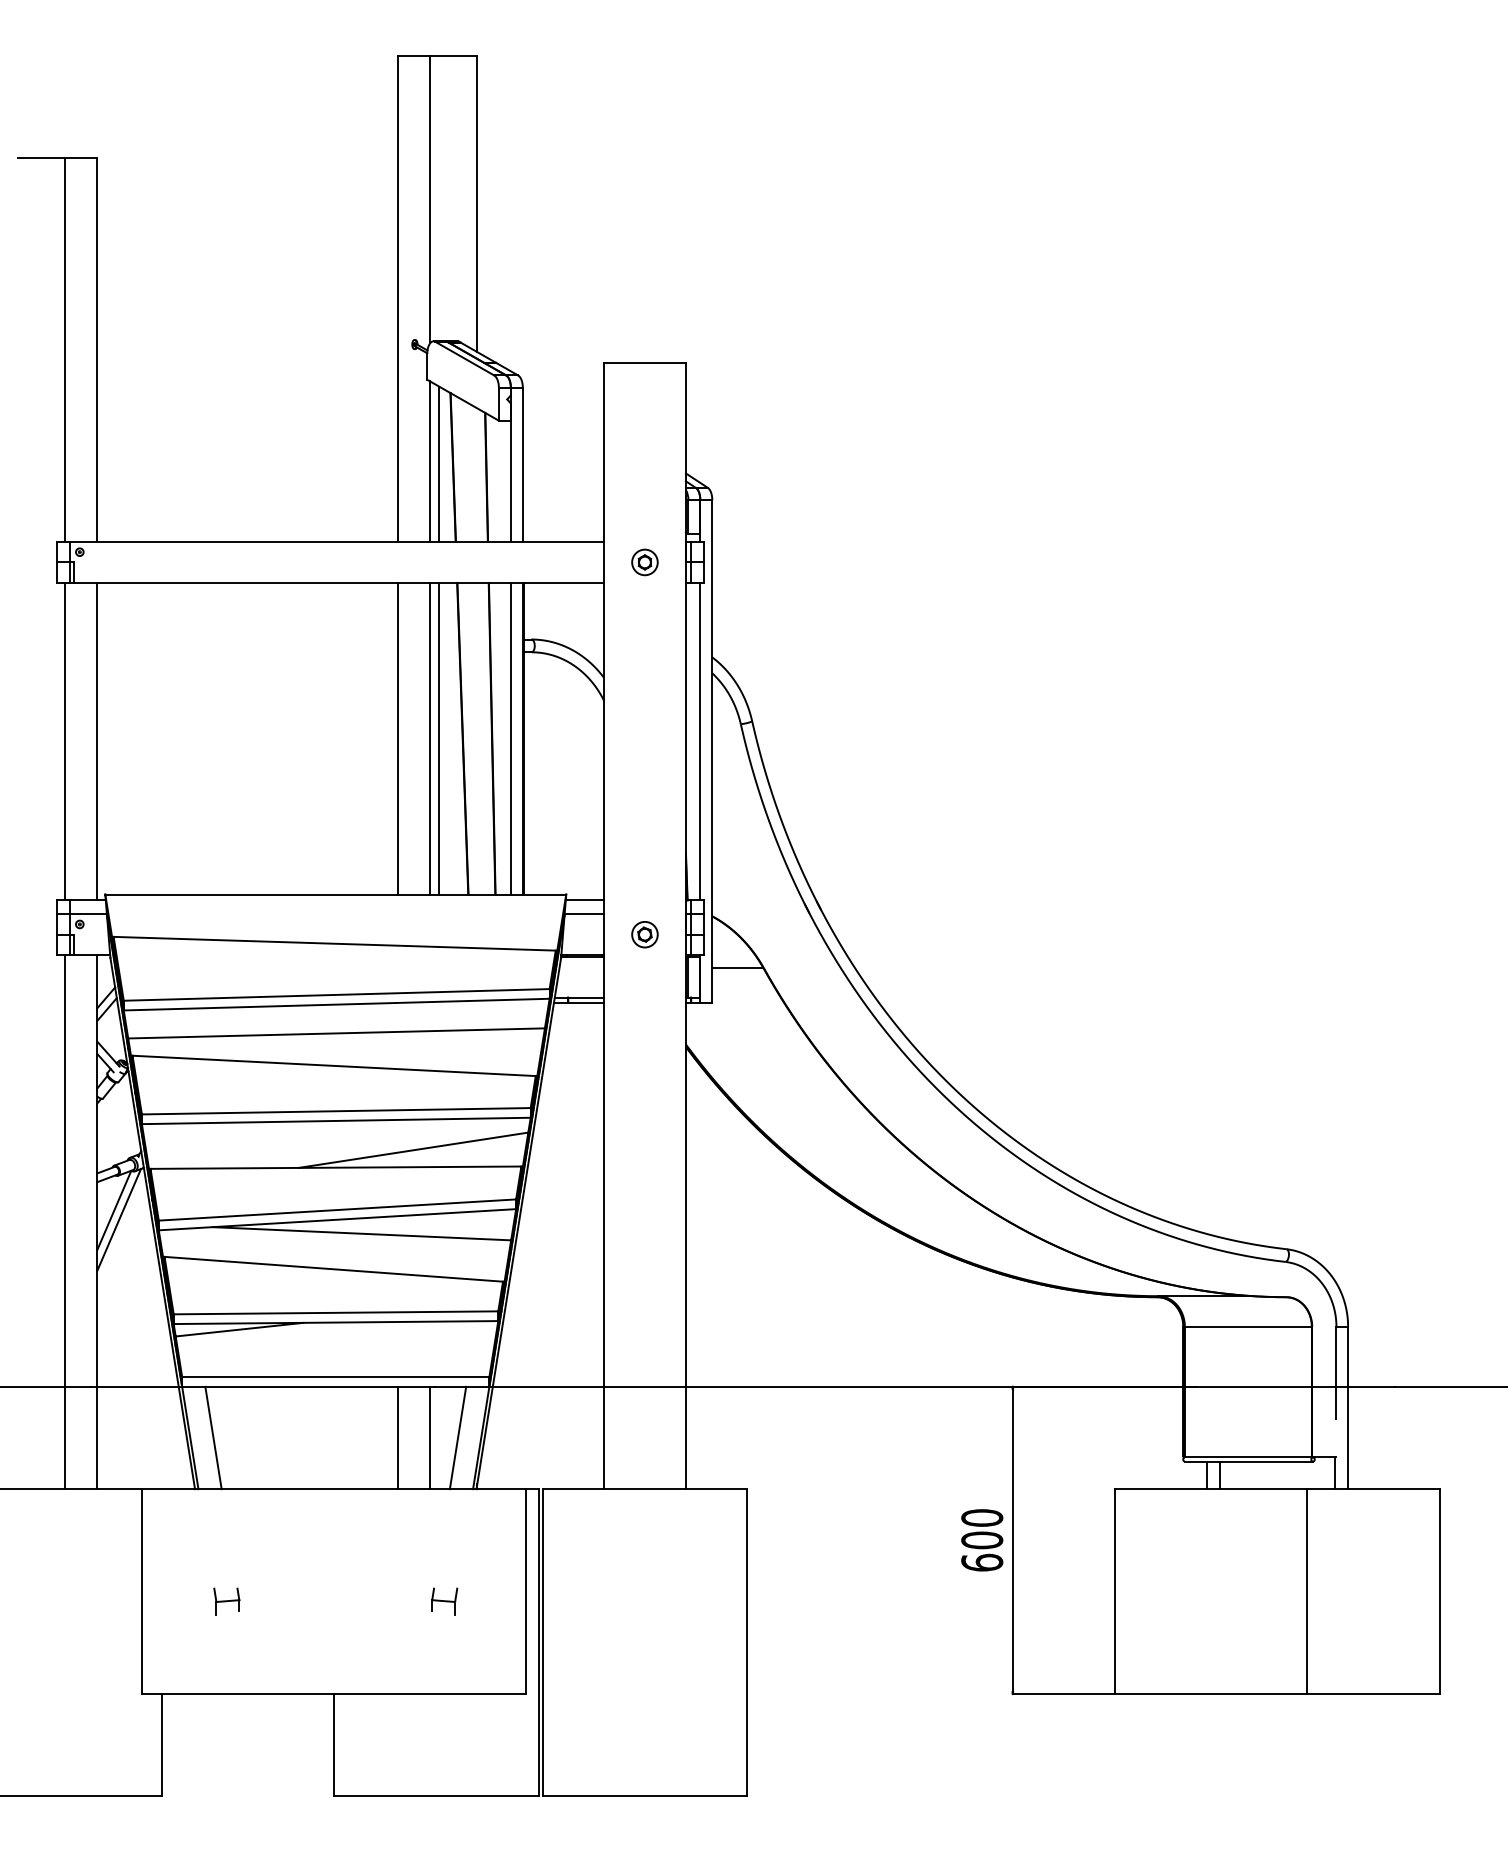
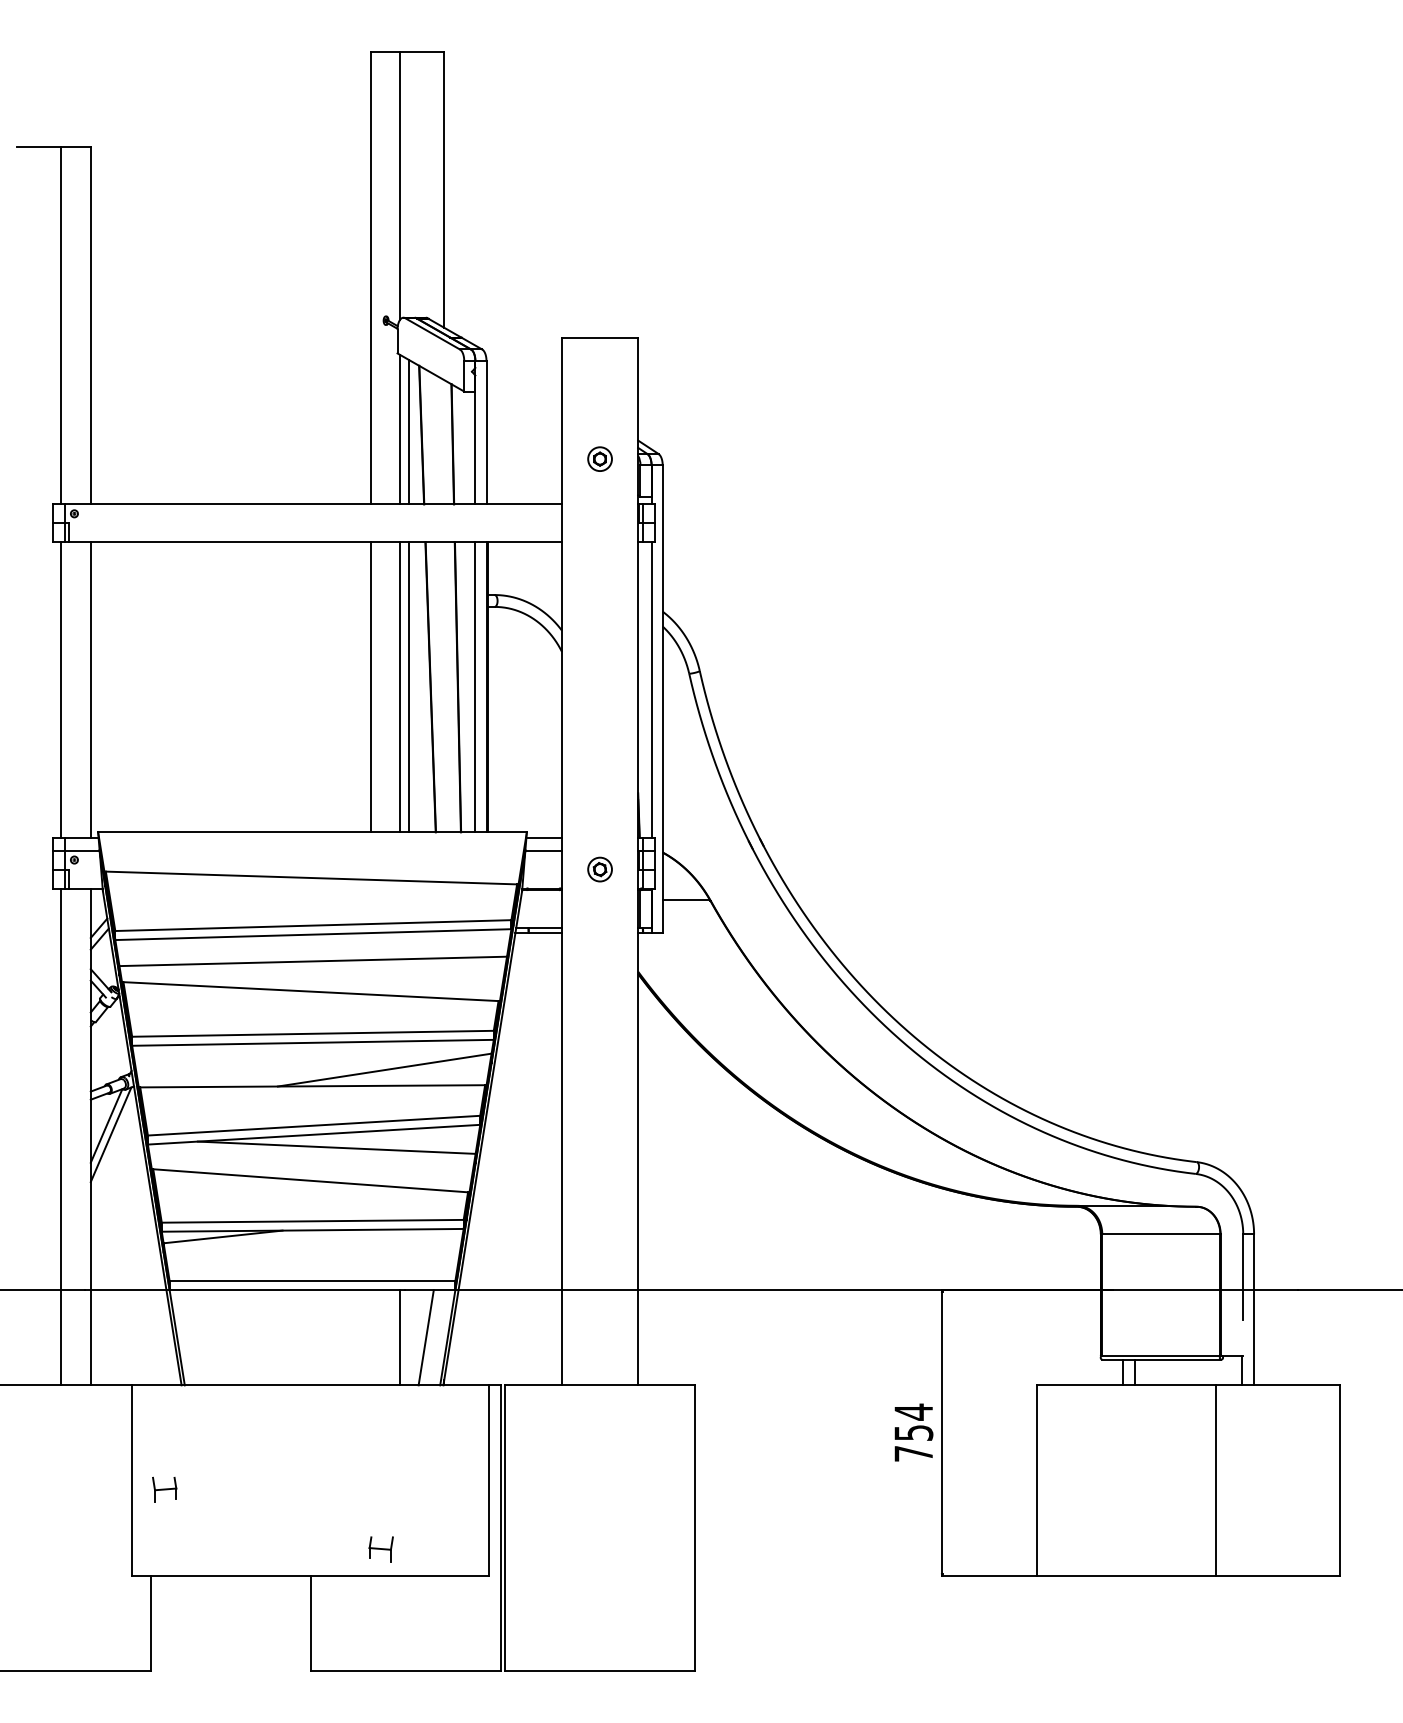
part: (644, 562) -> (599, 459), moved
line: (213, 1437) -> (198, 1337), removed
line: (398, 1437) -> (370, 1337), removed
text: (982, 1539) -> (914, 1432), 600 -> 754
part: (226, 1601) -> (164, 1489), moved
part: (444, 1601) -> (381, 1549), moved

